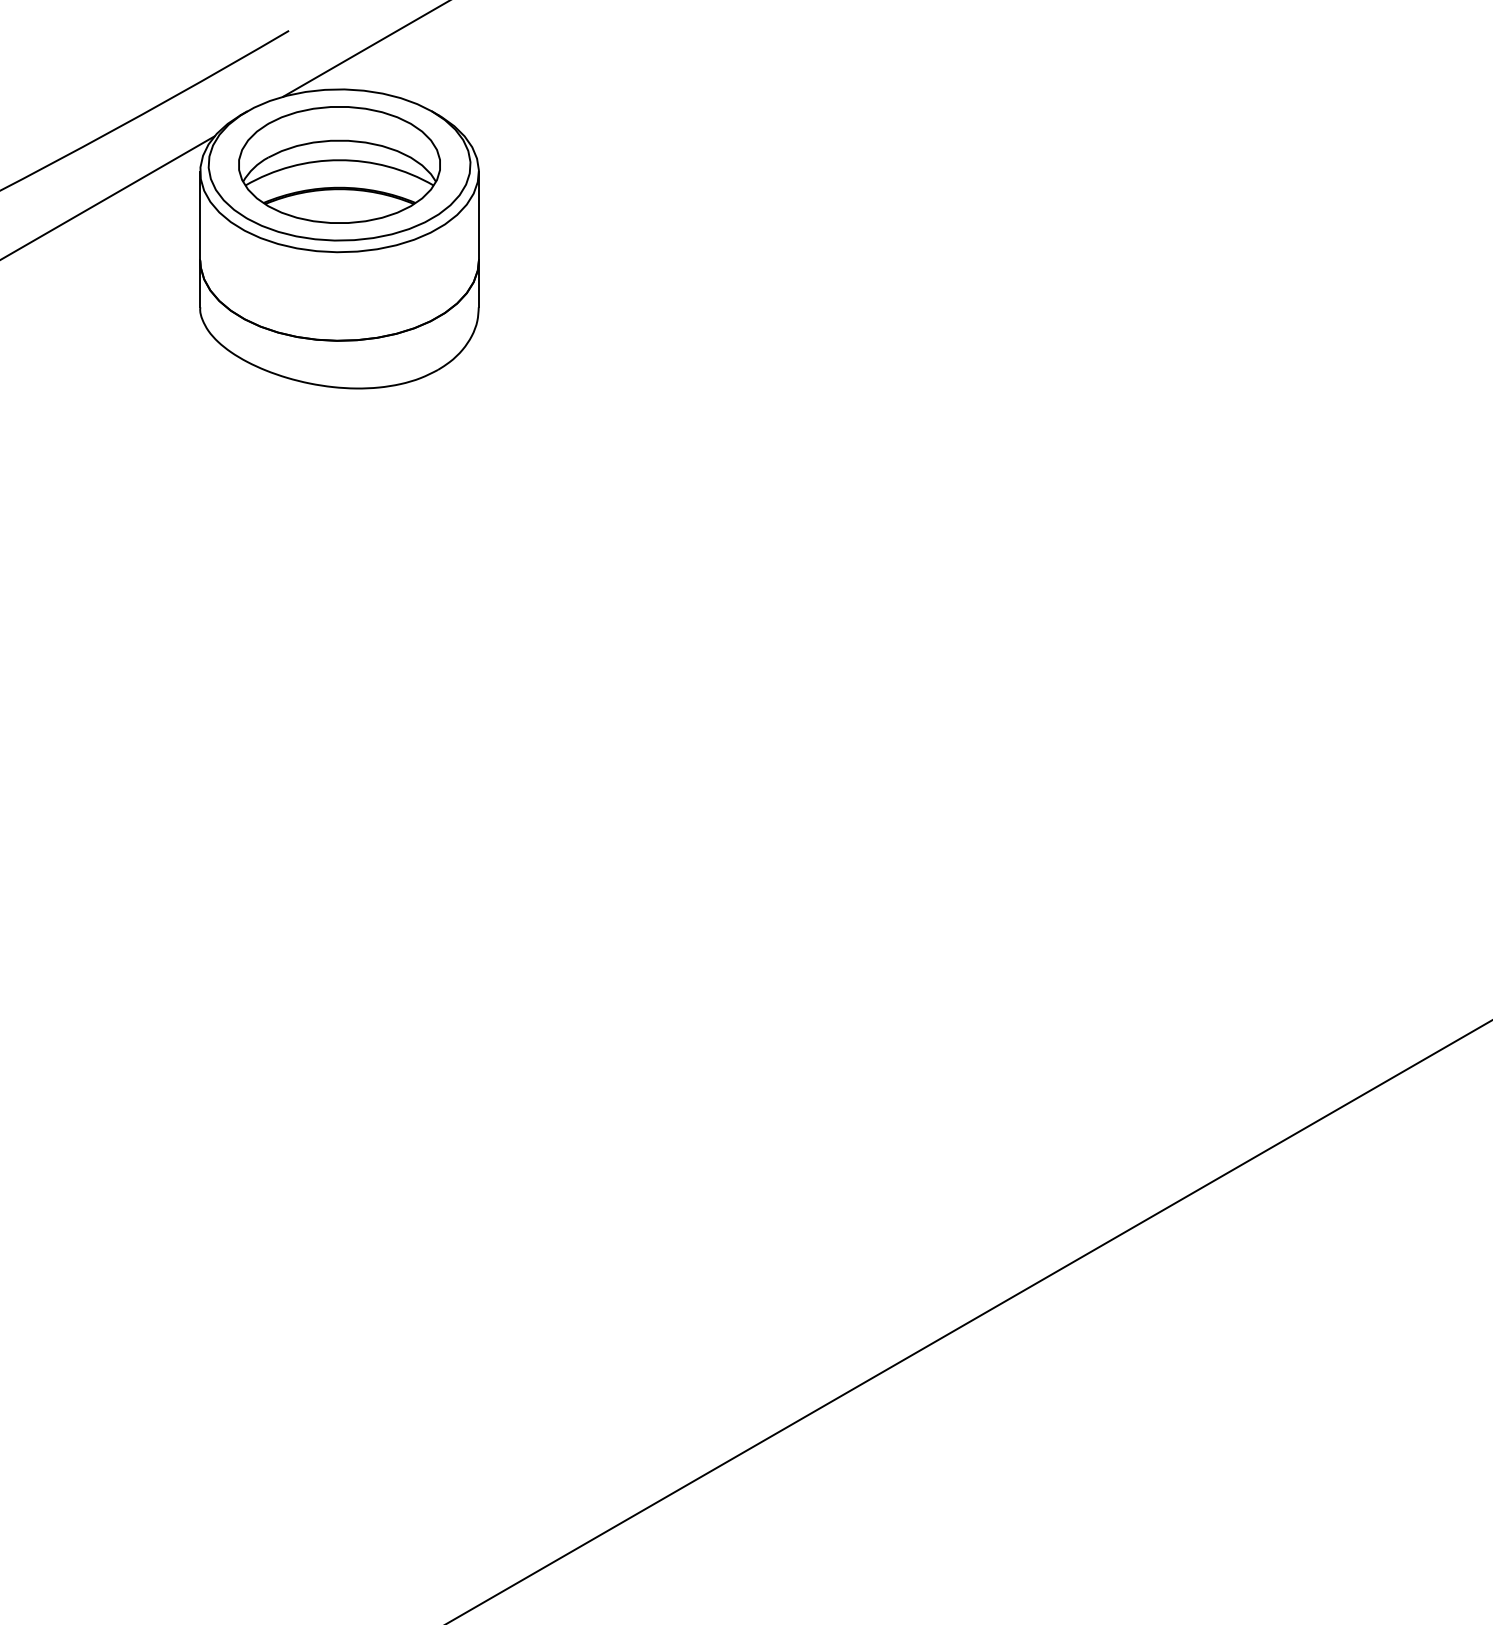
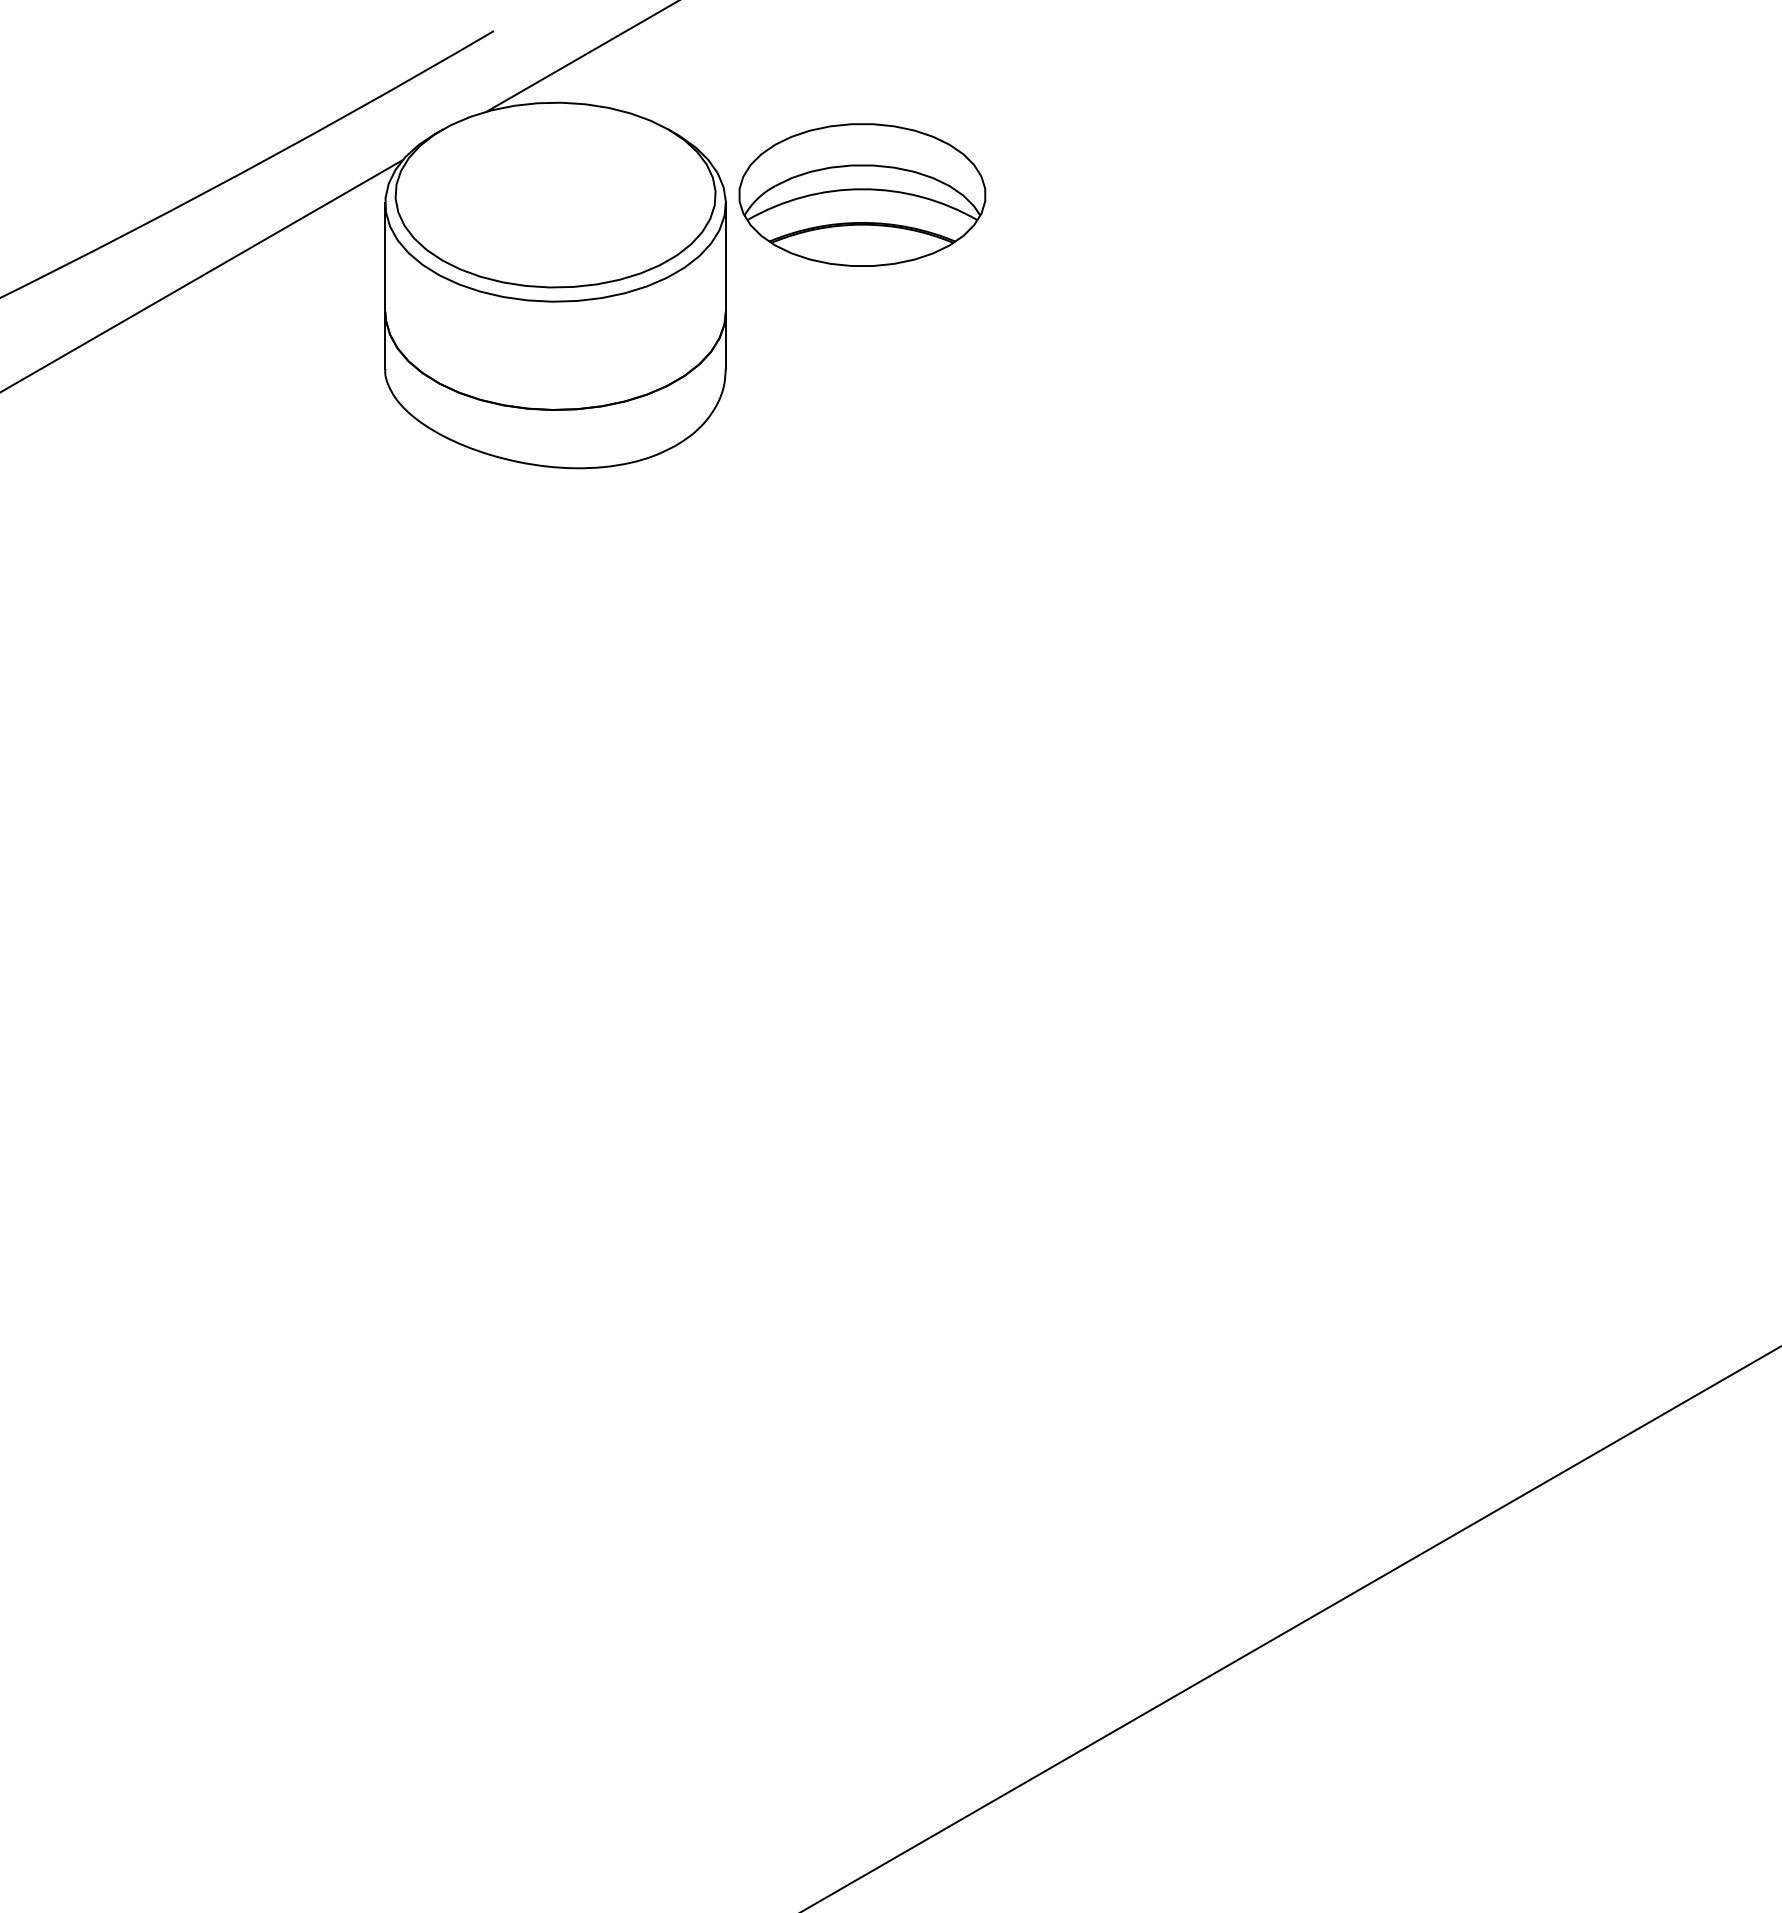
part: (339, 164) -> (862, 194), moved

